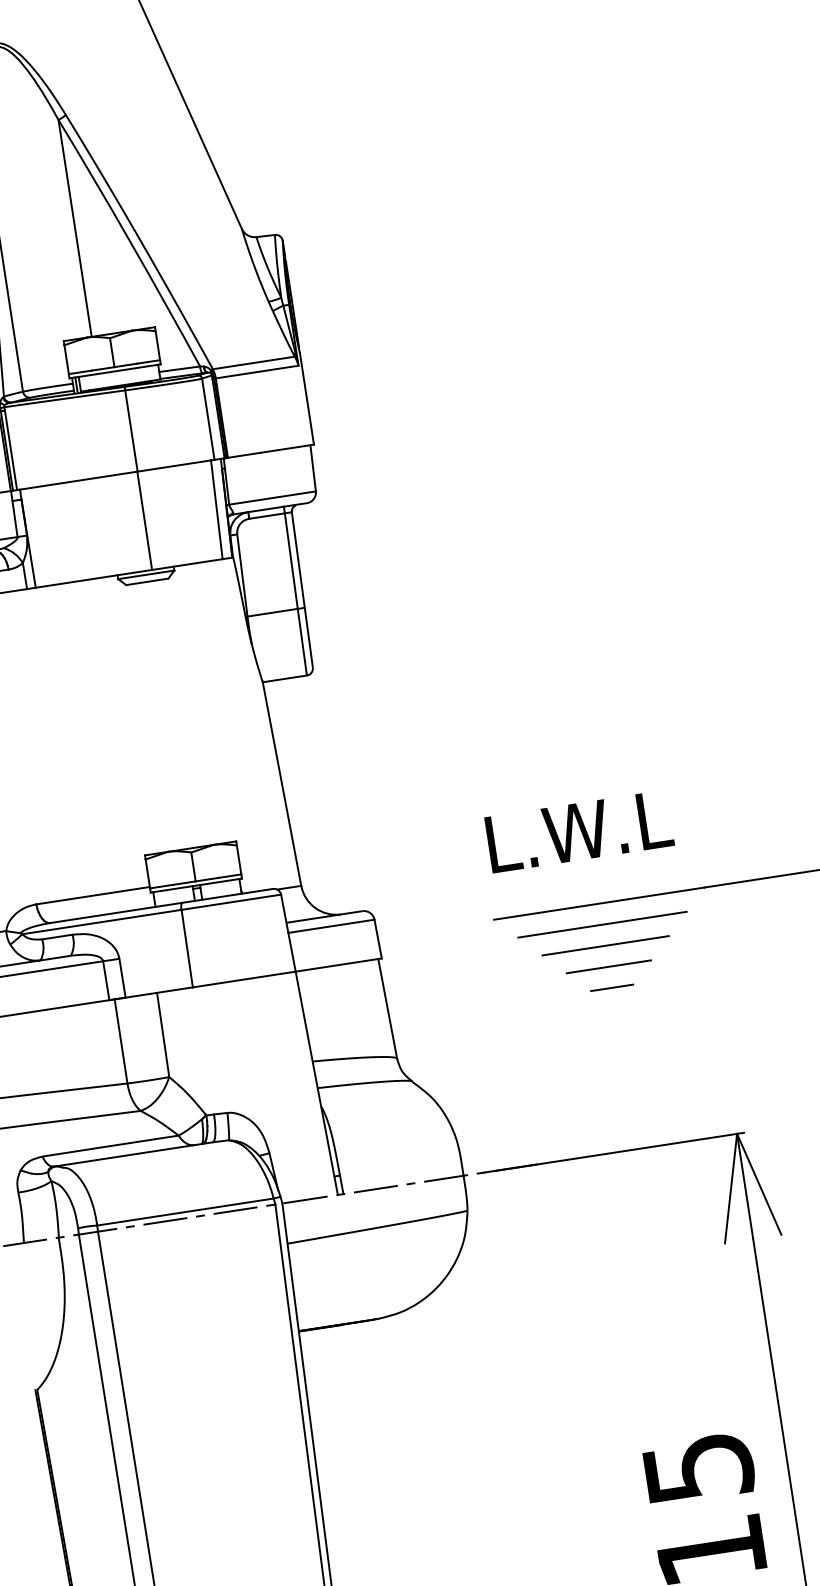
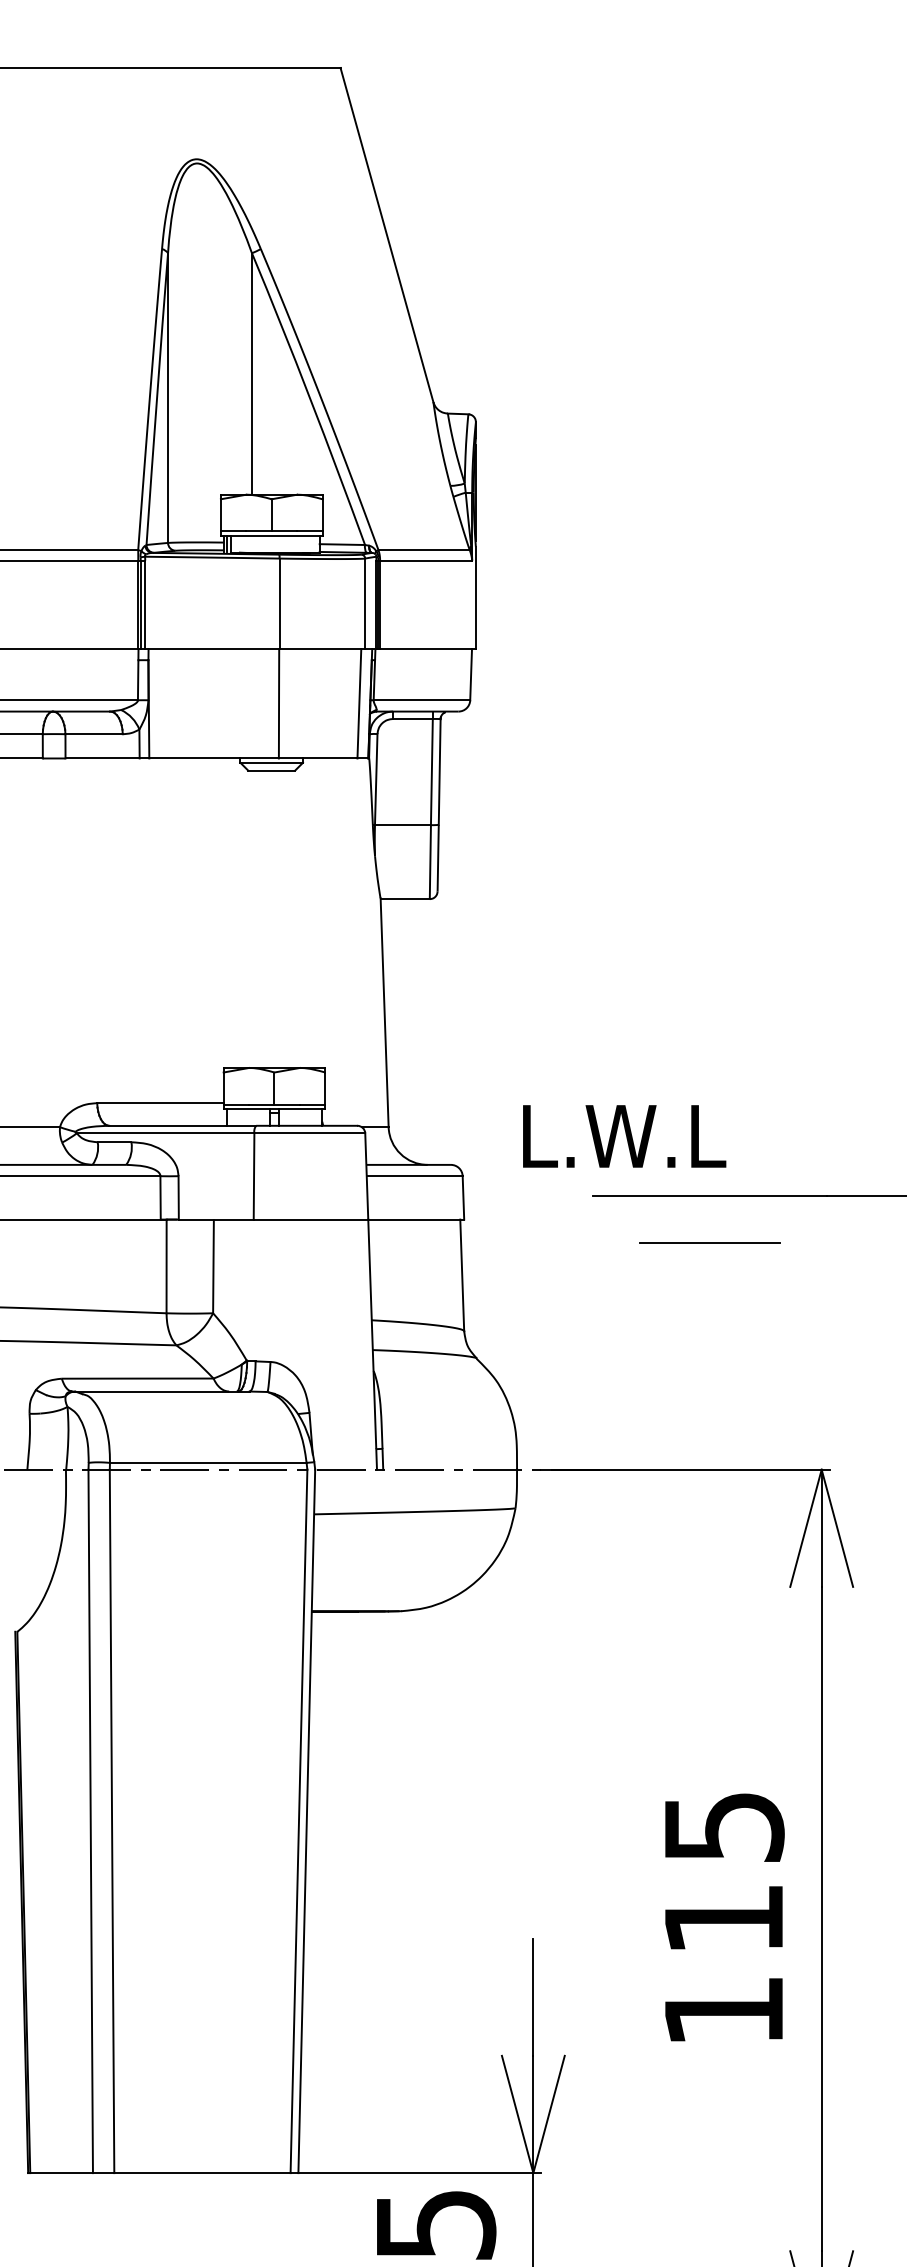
text: (579, 831) -> (624, 1136), moved
line: (602, 924) -> (709, 1219), removed
line: (608, 966) -> (709, 1266), removed
line: (611, 987) -> (709, 1289), removed

